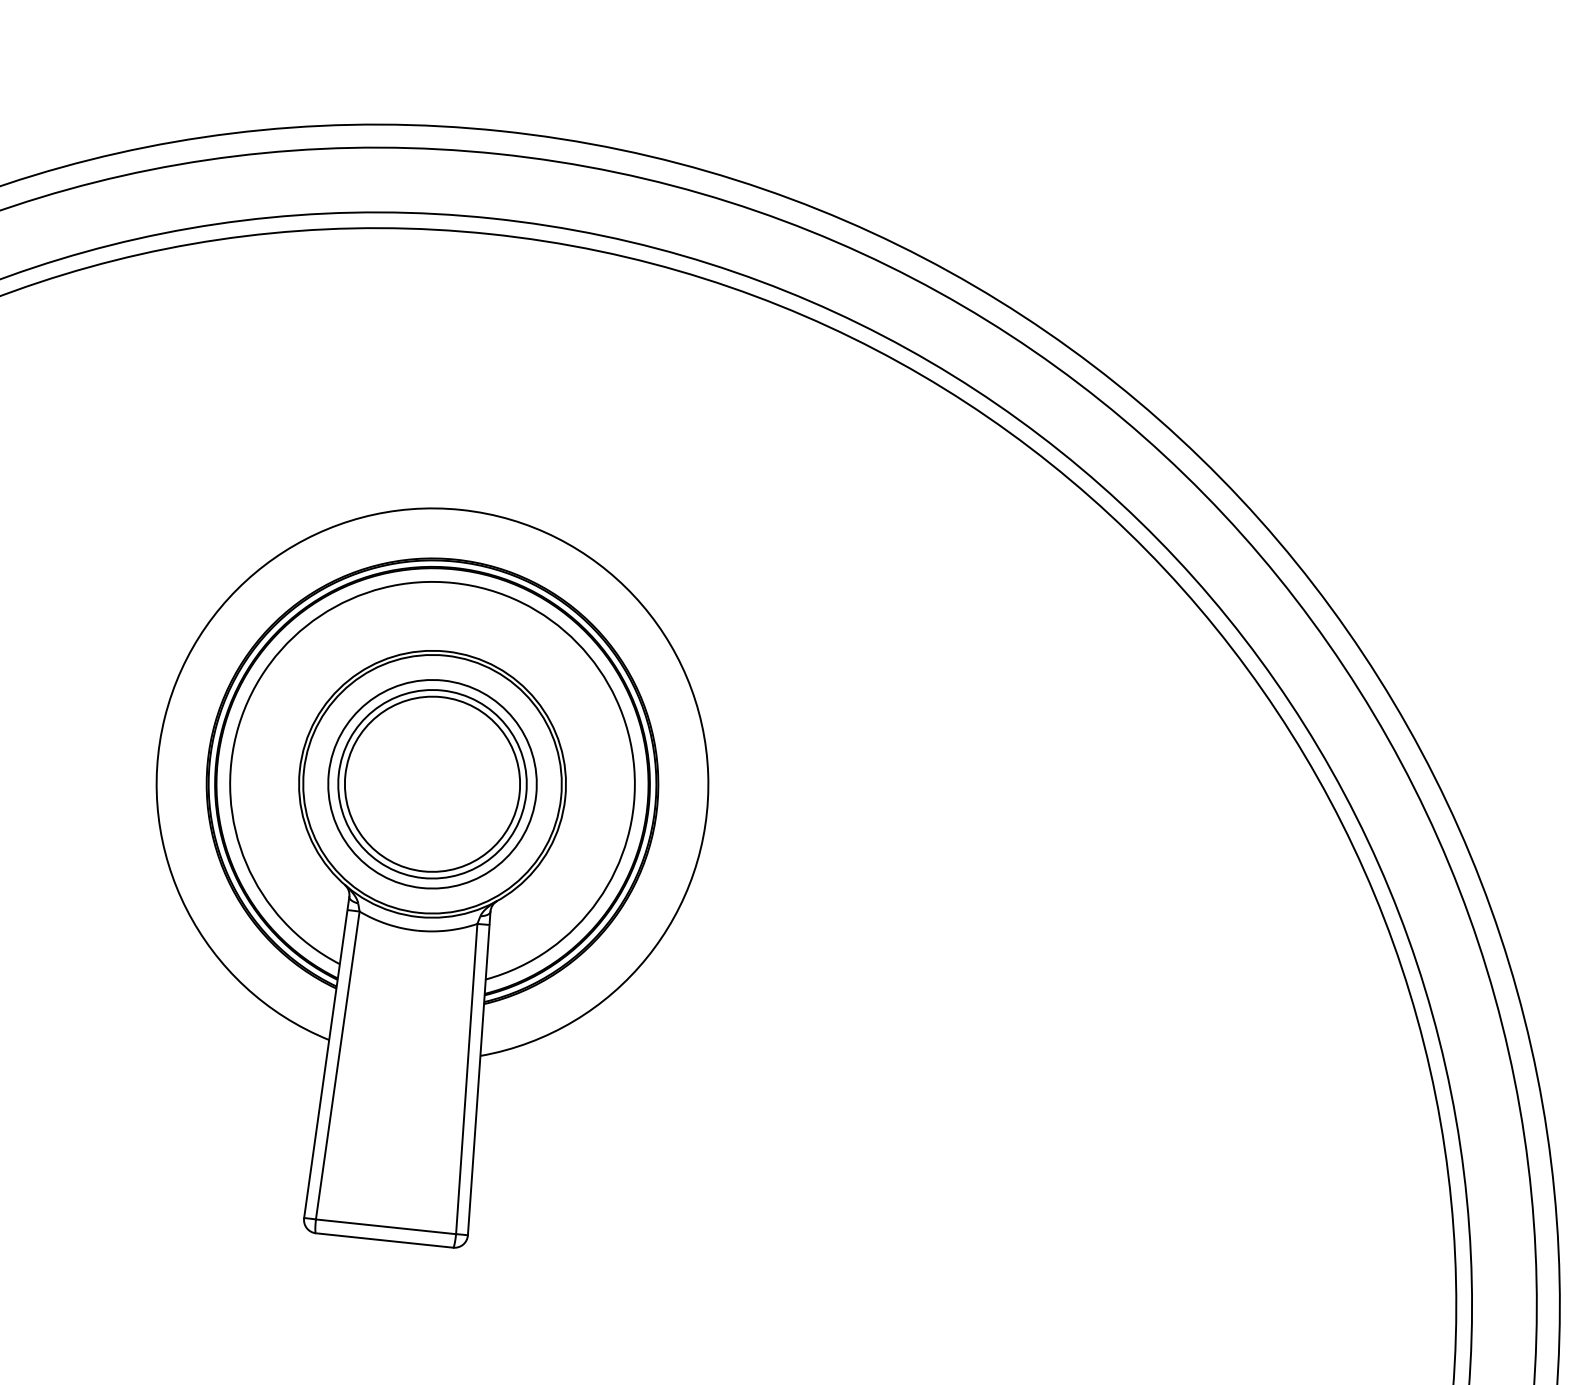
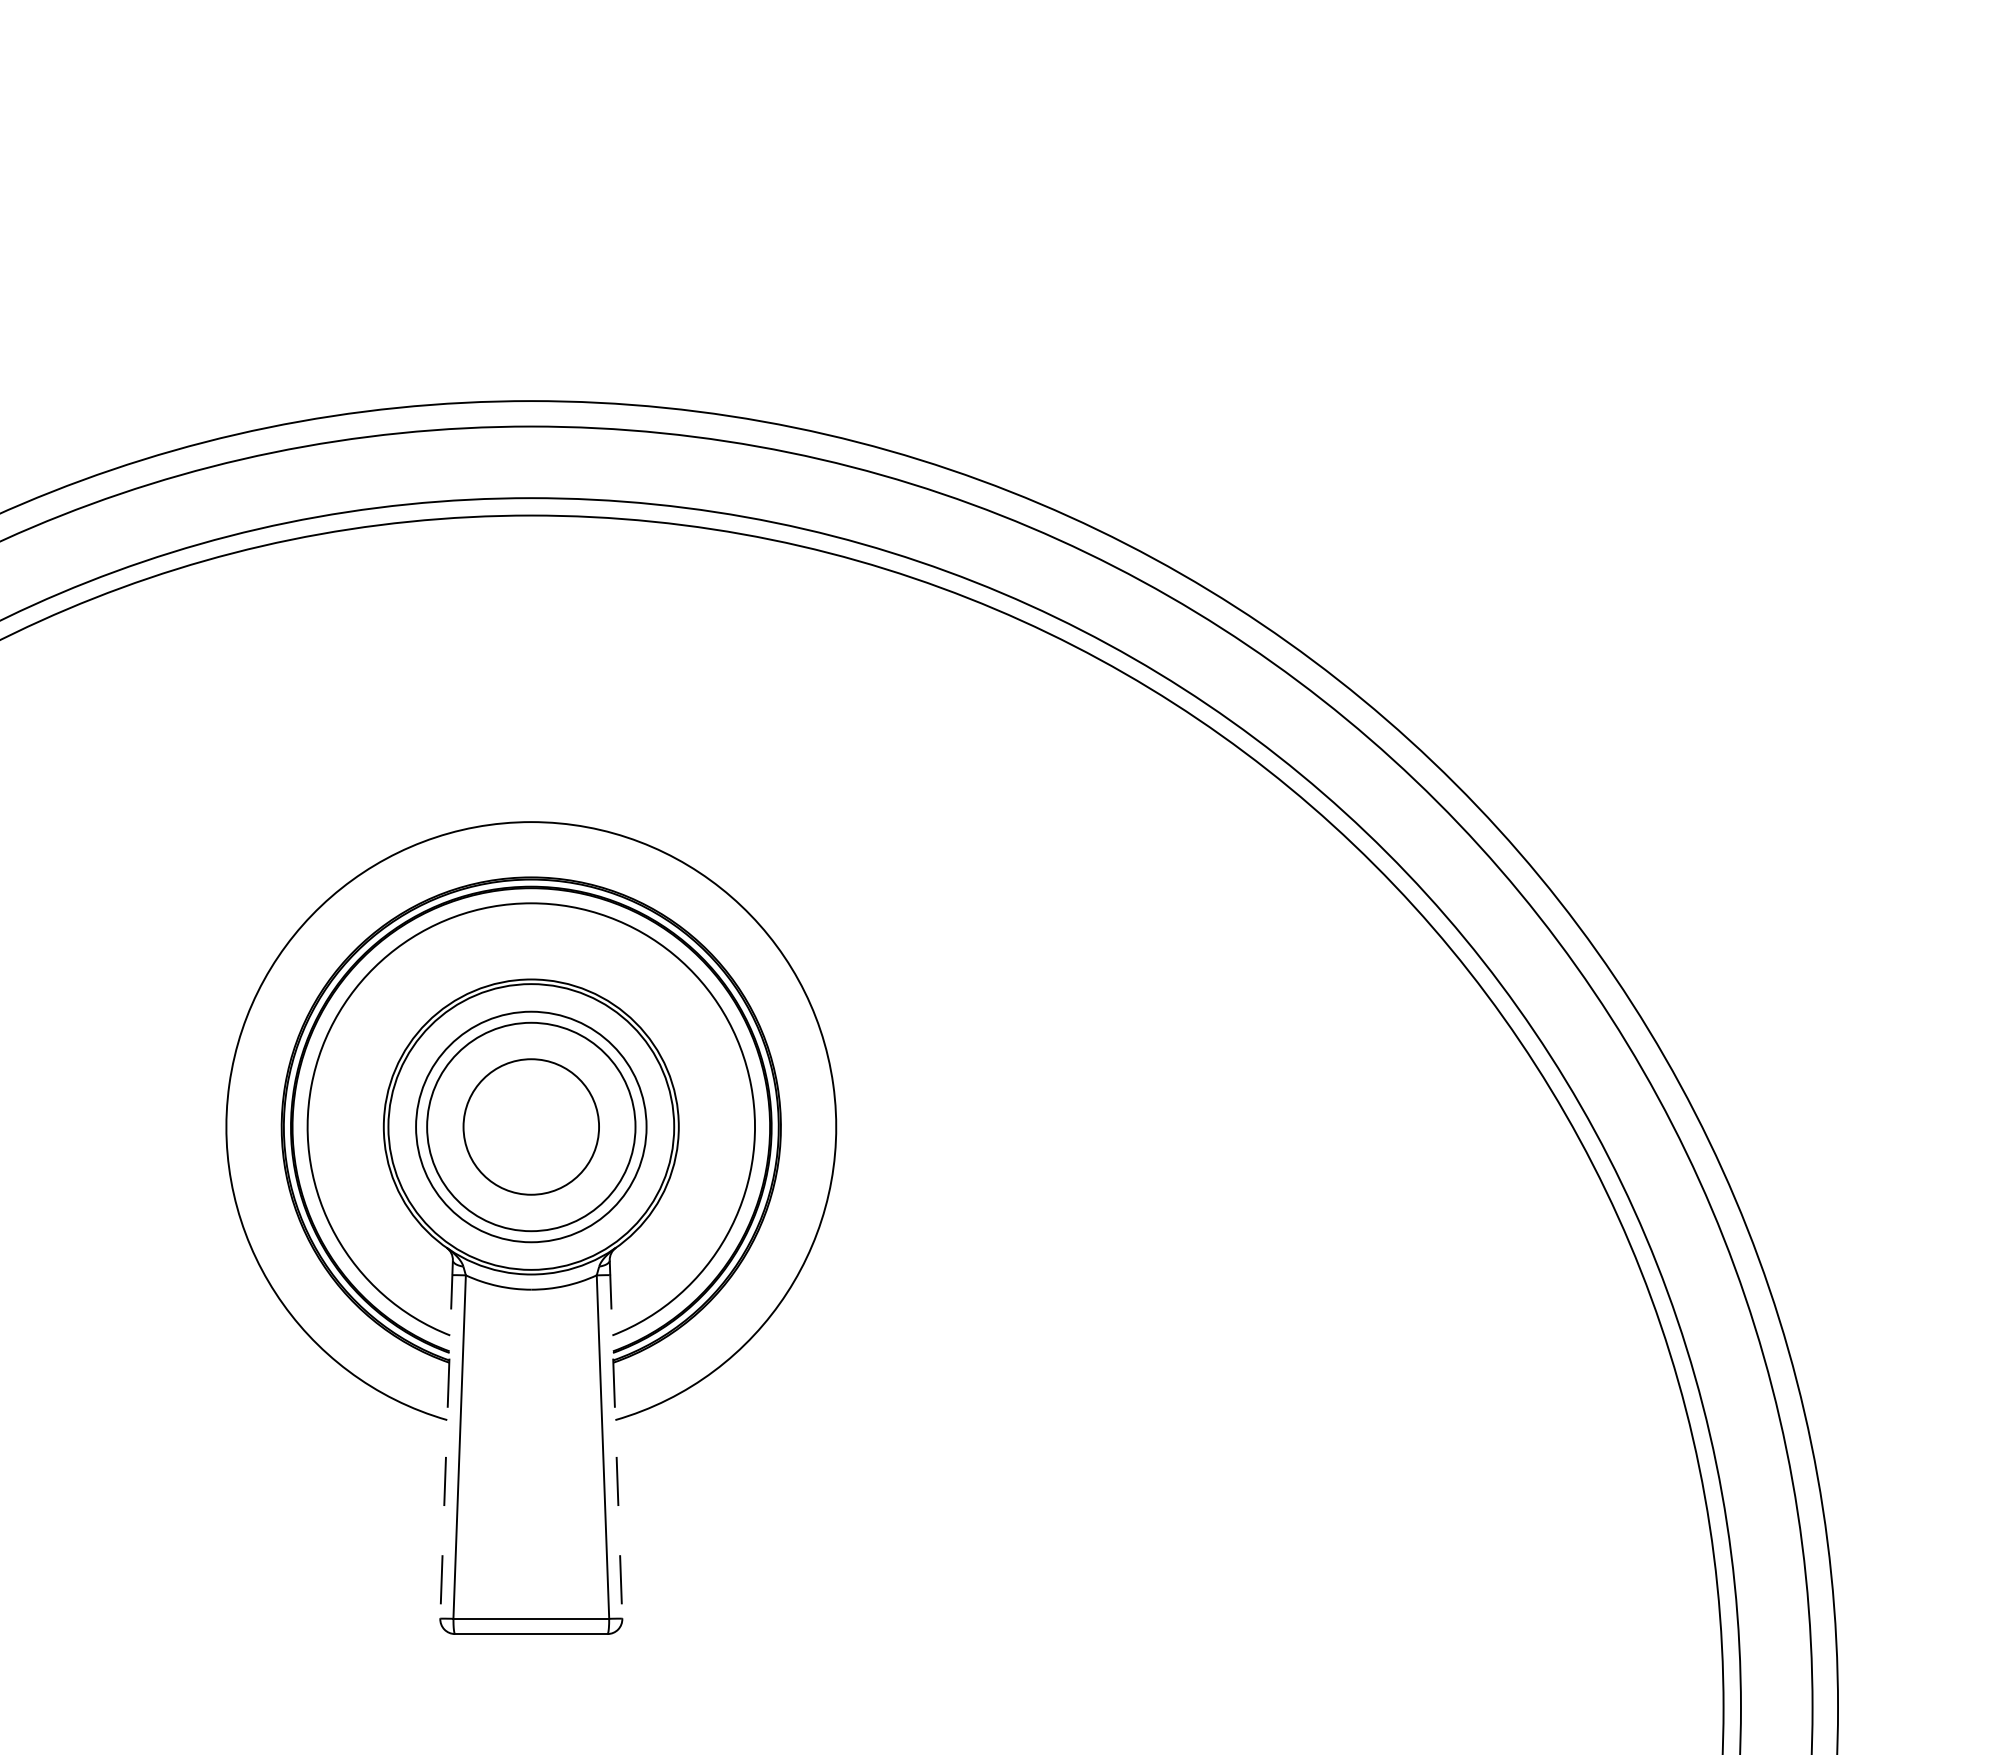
circle: (432, 783) -> (531, 1126), size x0.7
line: (326, 1058) -> (446, 1440), solid -> dashed
line: (479, 1074) -> (616, 1440), solid -> dashed

